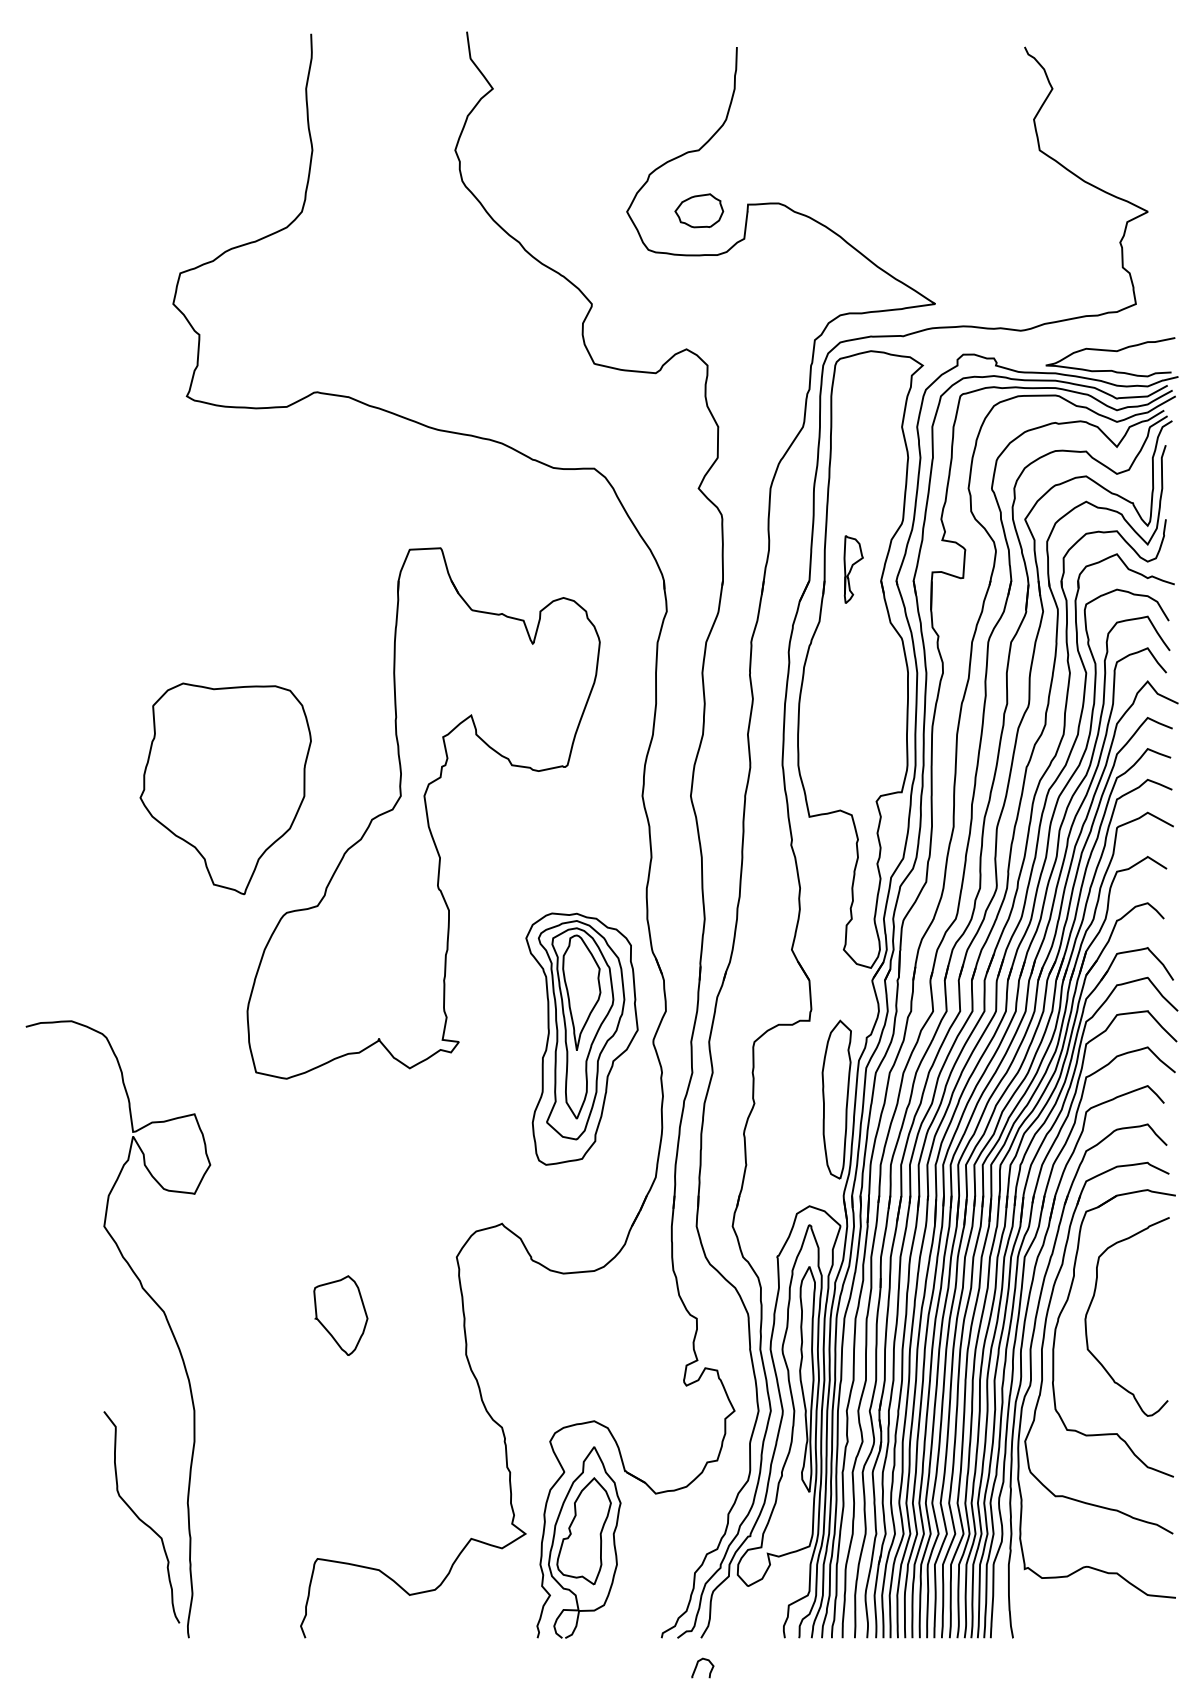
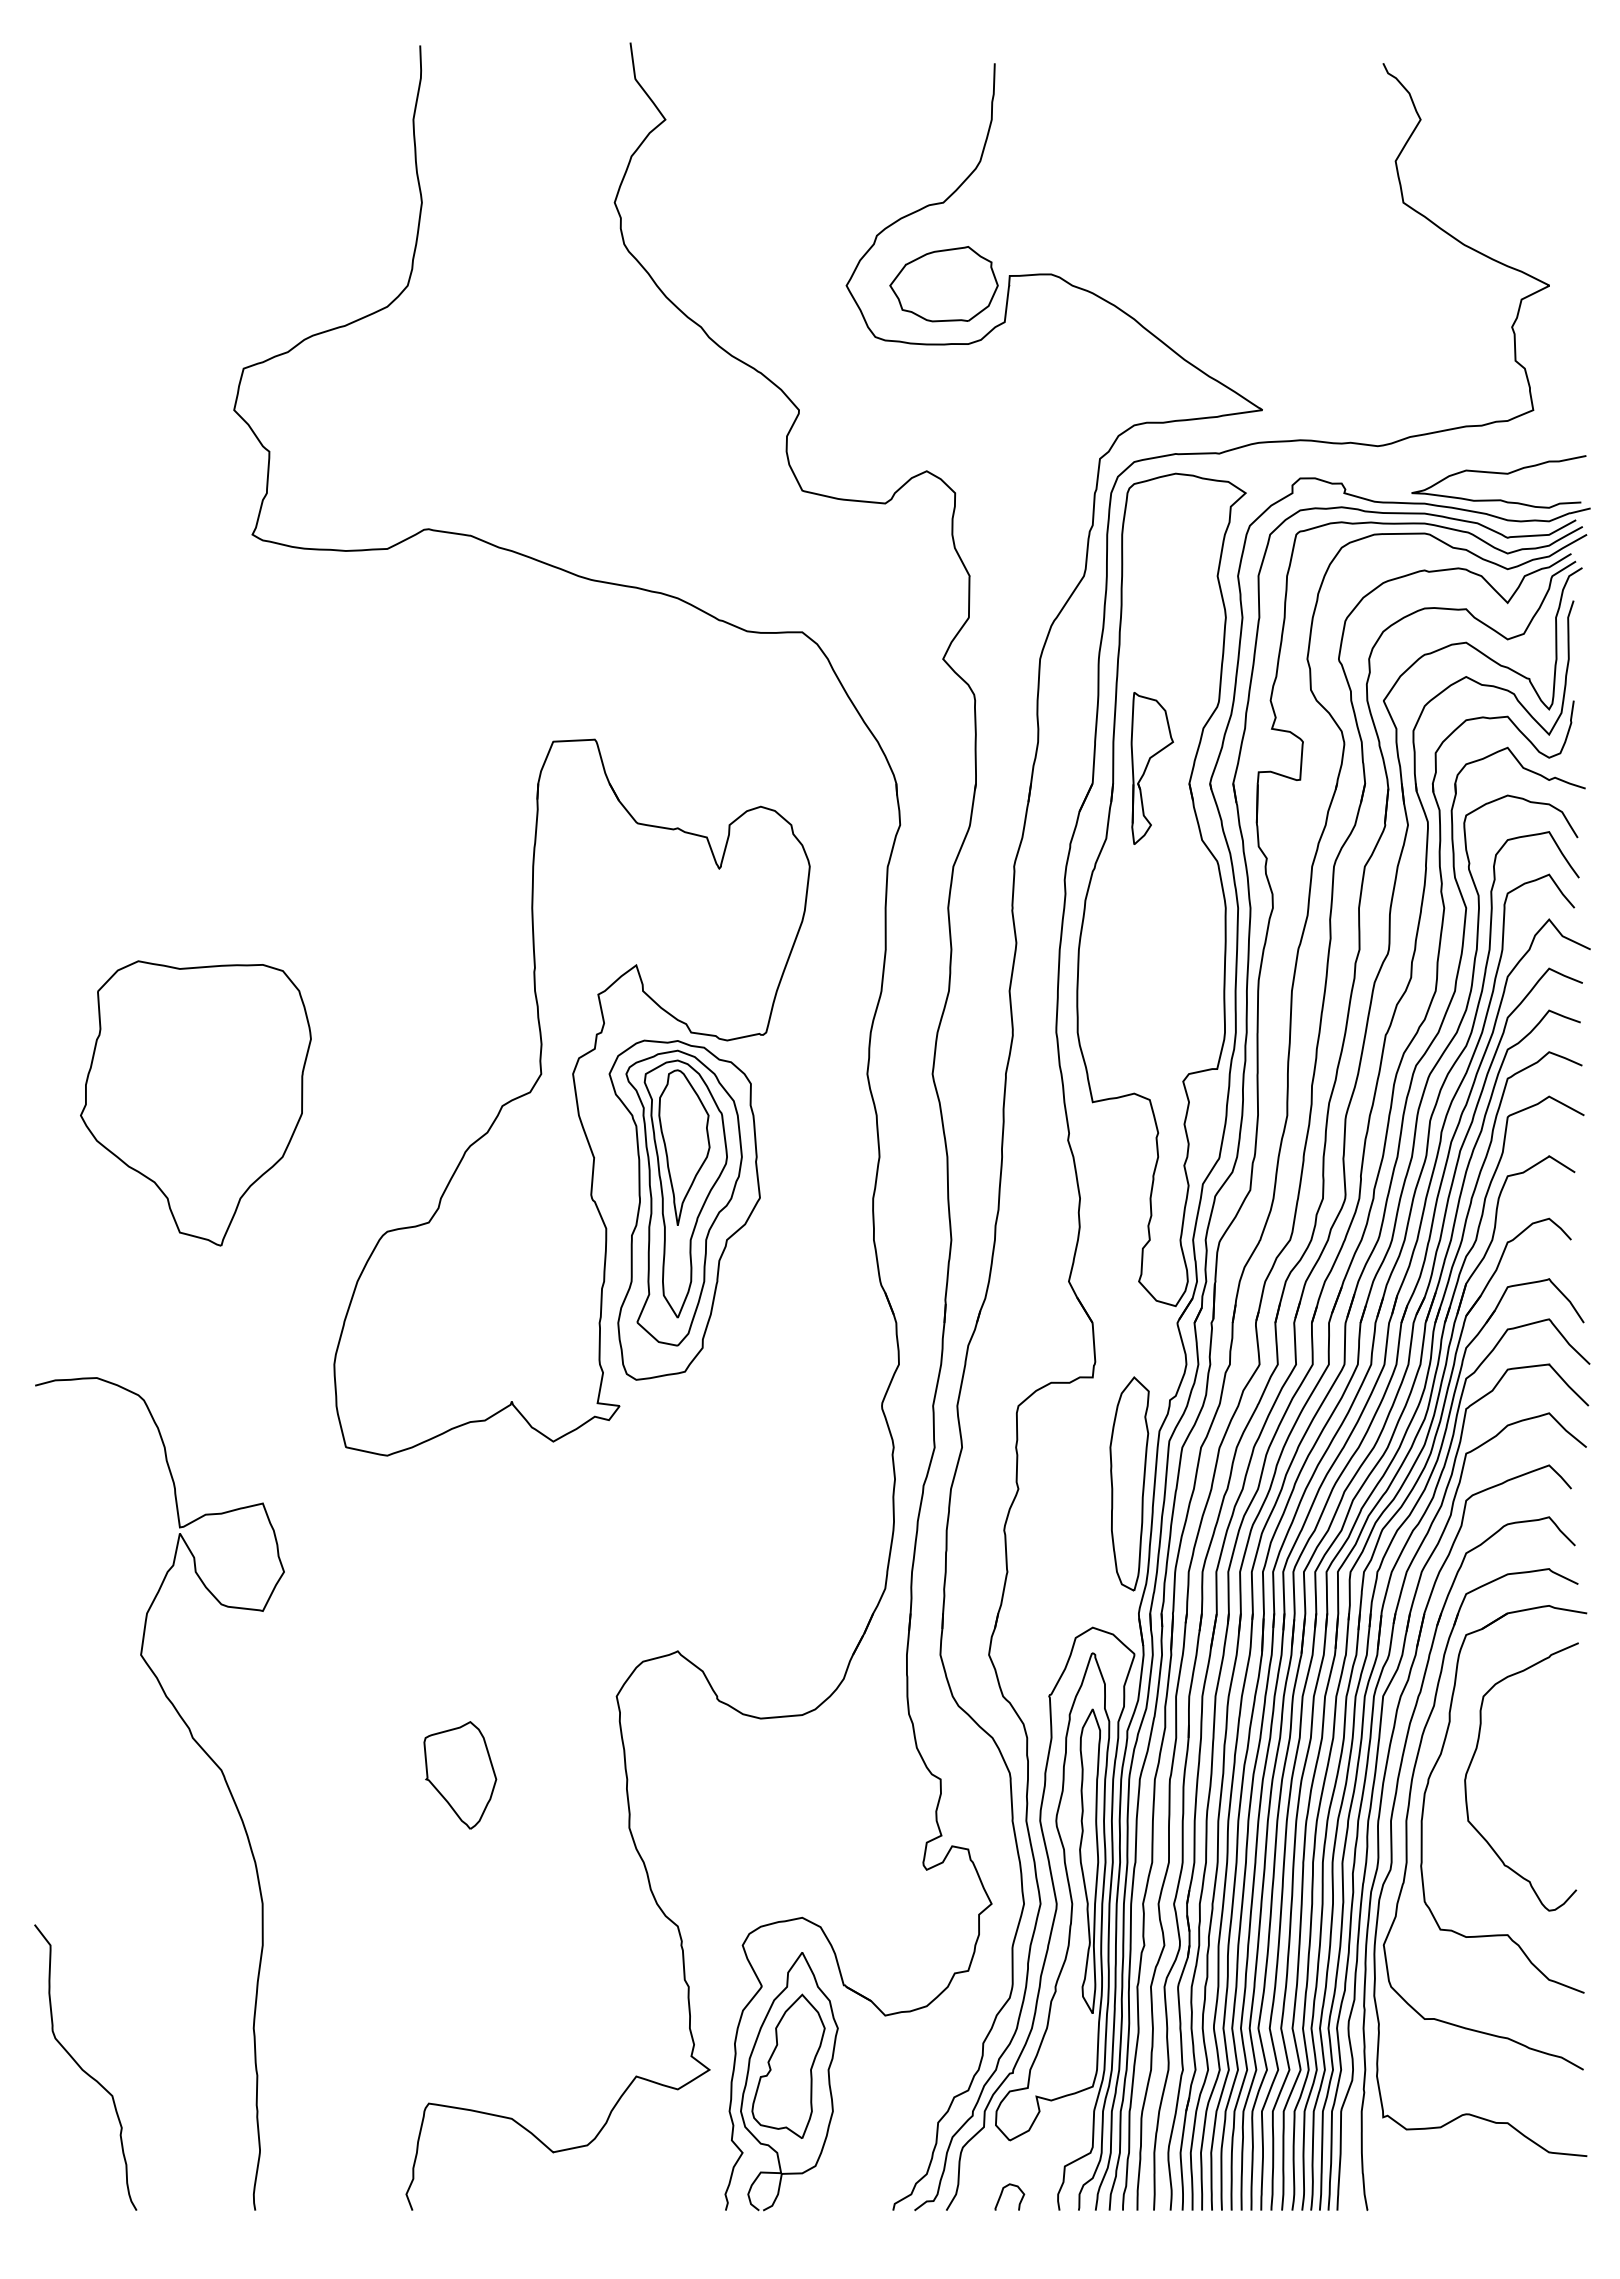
part: (698, 210) -> (943, 284), size x1.67
part: (853, 569) -> (1152, 768), size x1.67
part: (225, 788) -> (195, 1103), moved
part: (581, 1038) -> (684, 1209), moved
curve: (140, 1518) -> (83, 2069), moved
curve: (697, 1665) -> (1002, 2193), moved

